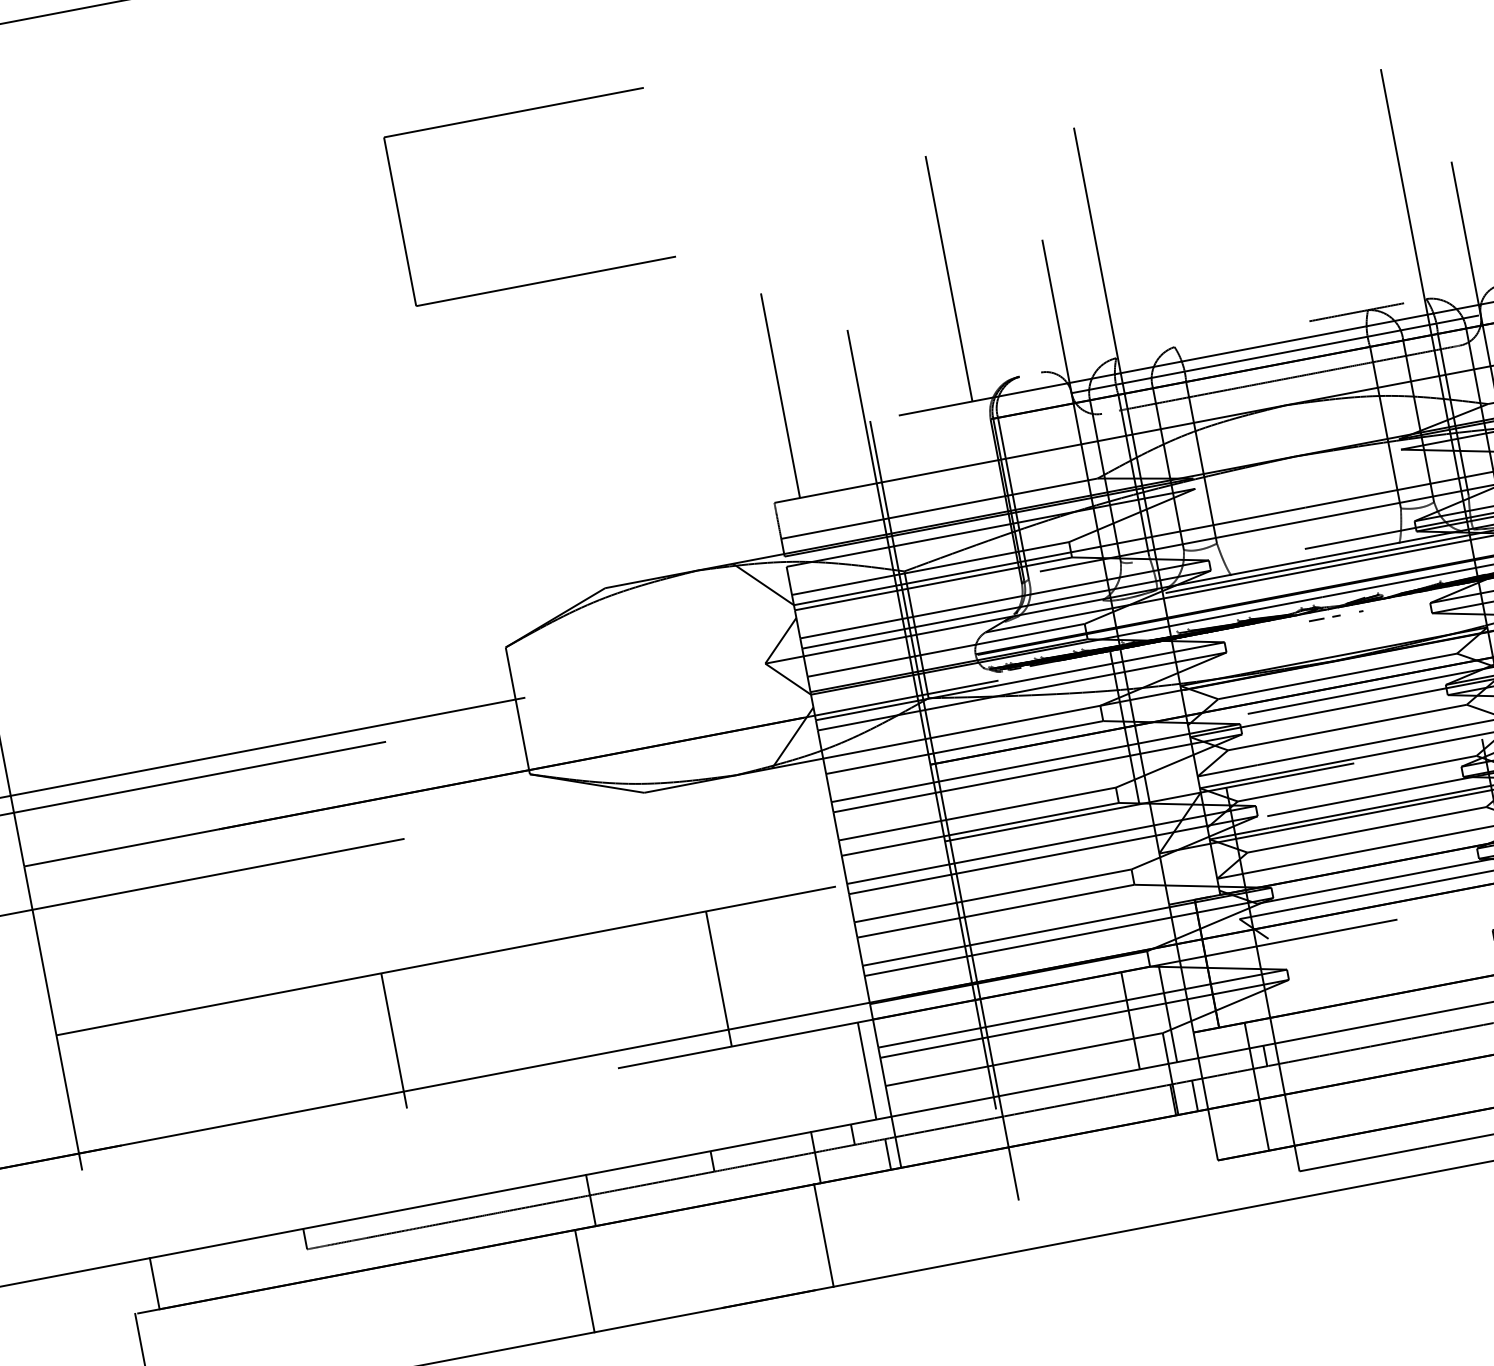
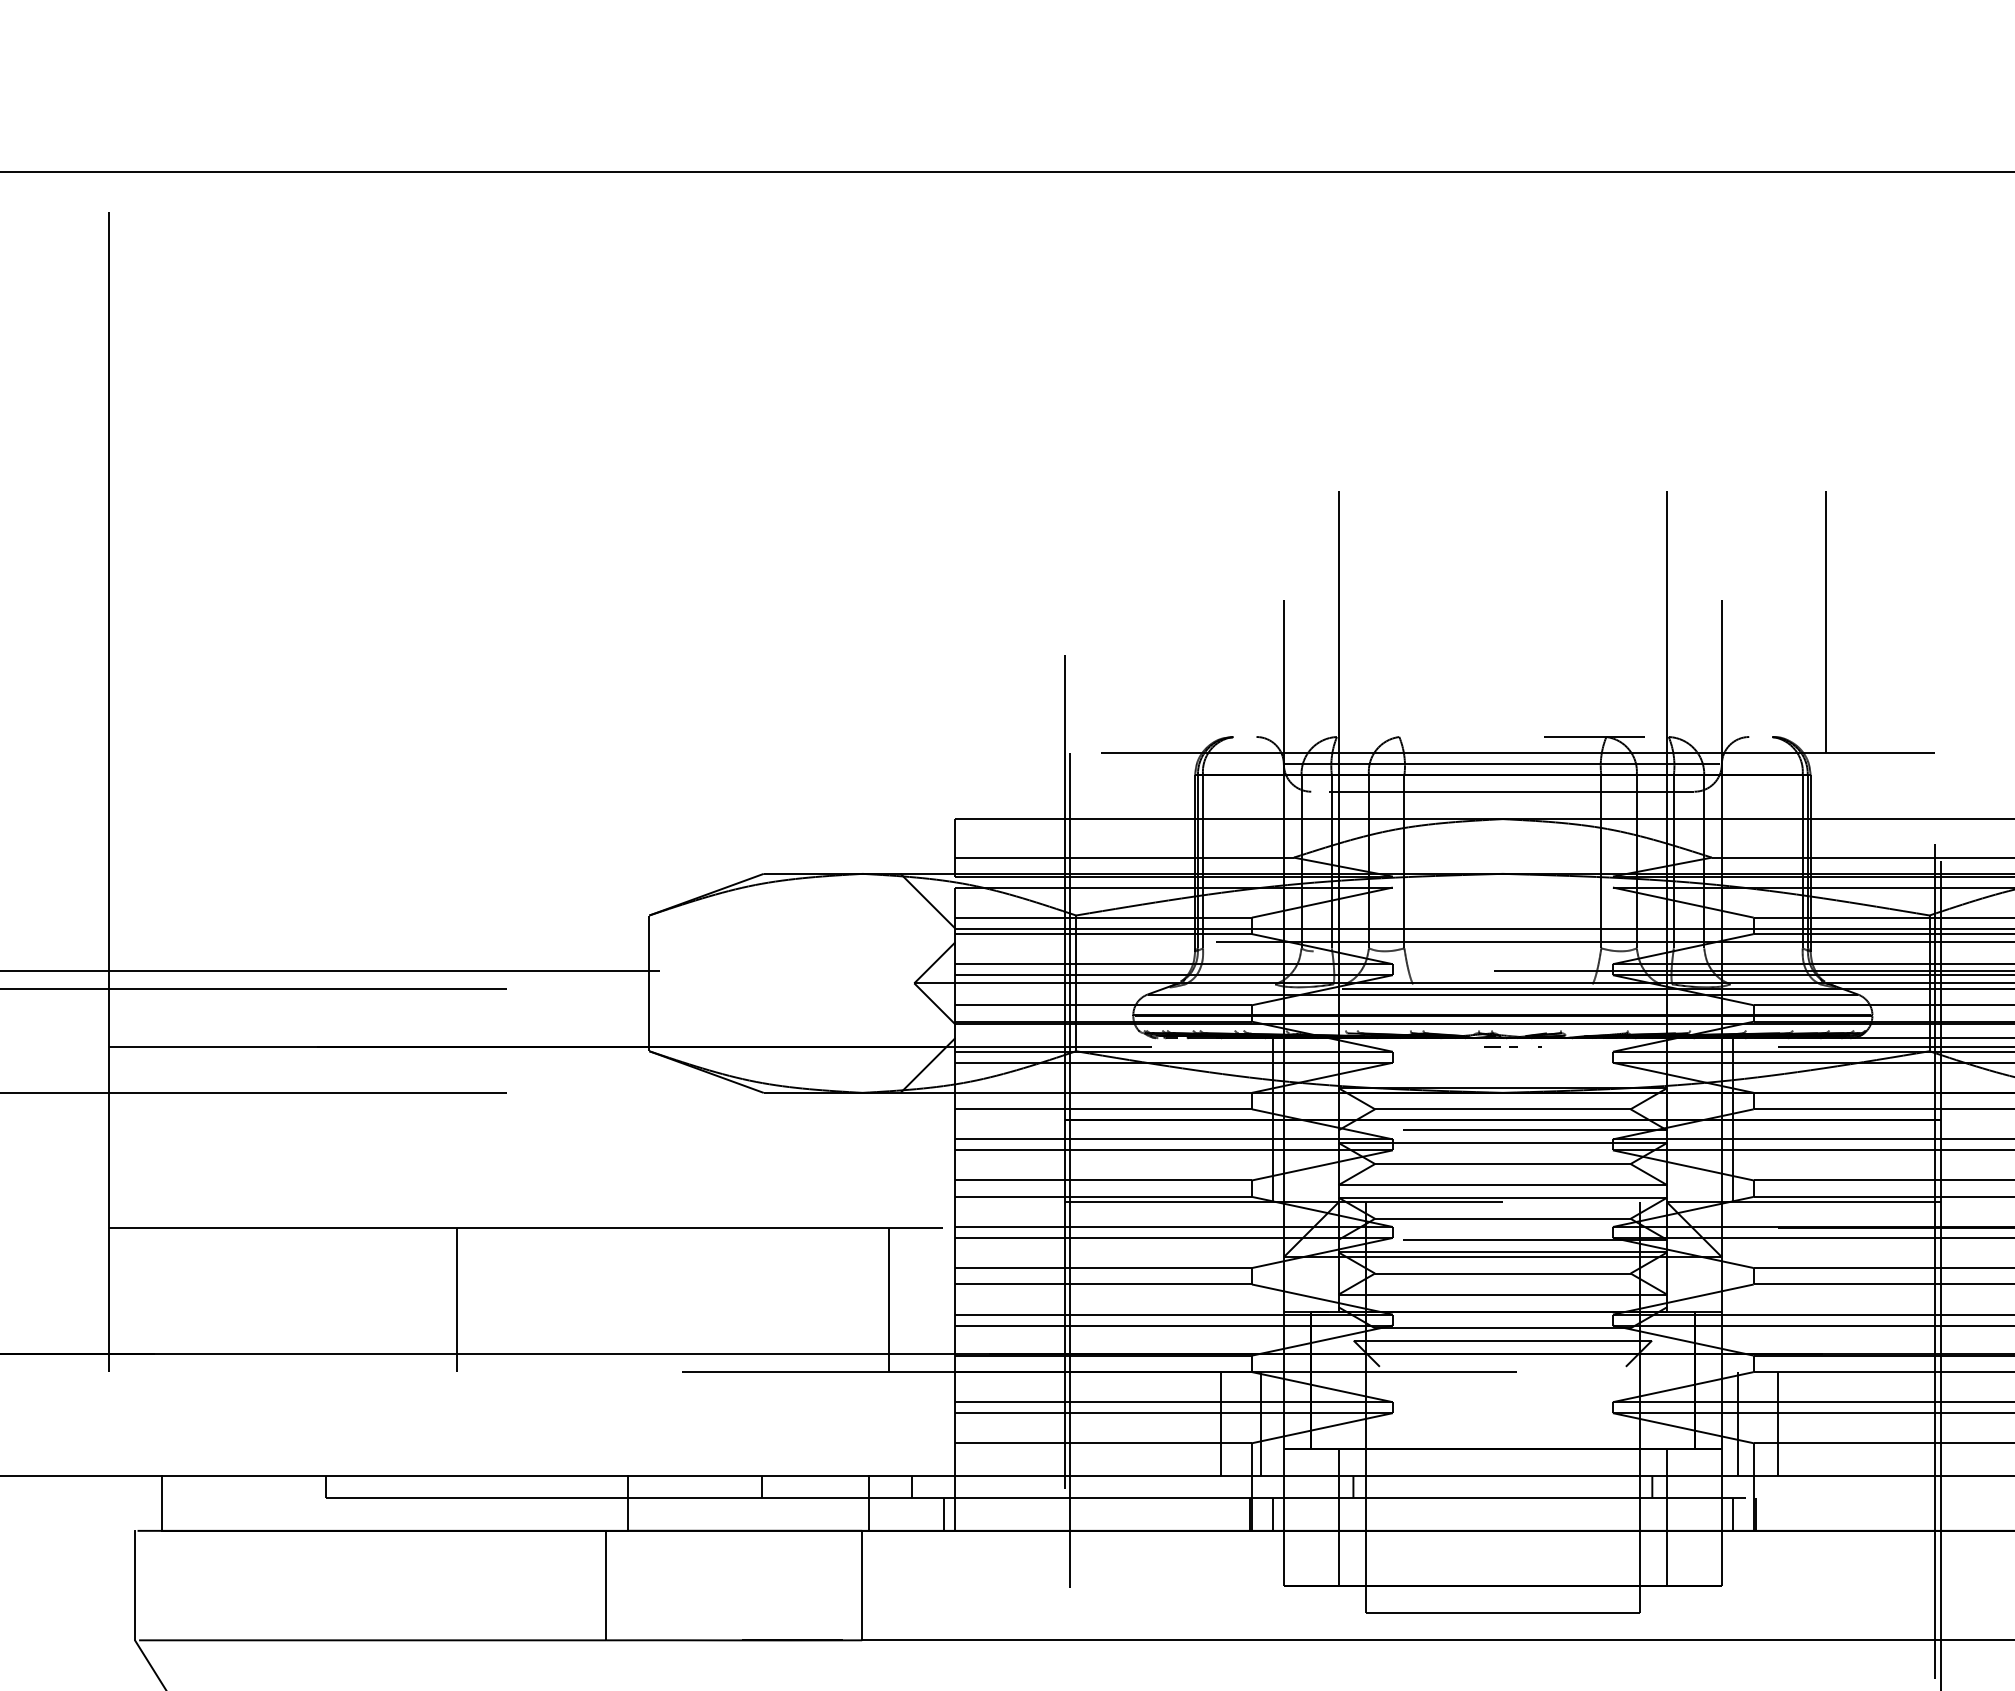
part: (513, 113) -> (762, 365), removed
line: (948, 278) -> (1179, 621), removed
line: (780, 395) -> (982, 709), removed
line: (719, 978) -> (889, 1299), moved
line: (867, 1071) -> (939, 1424), removed

